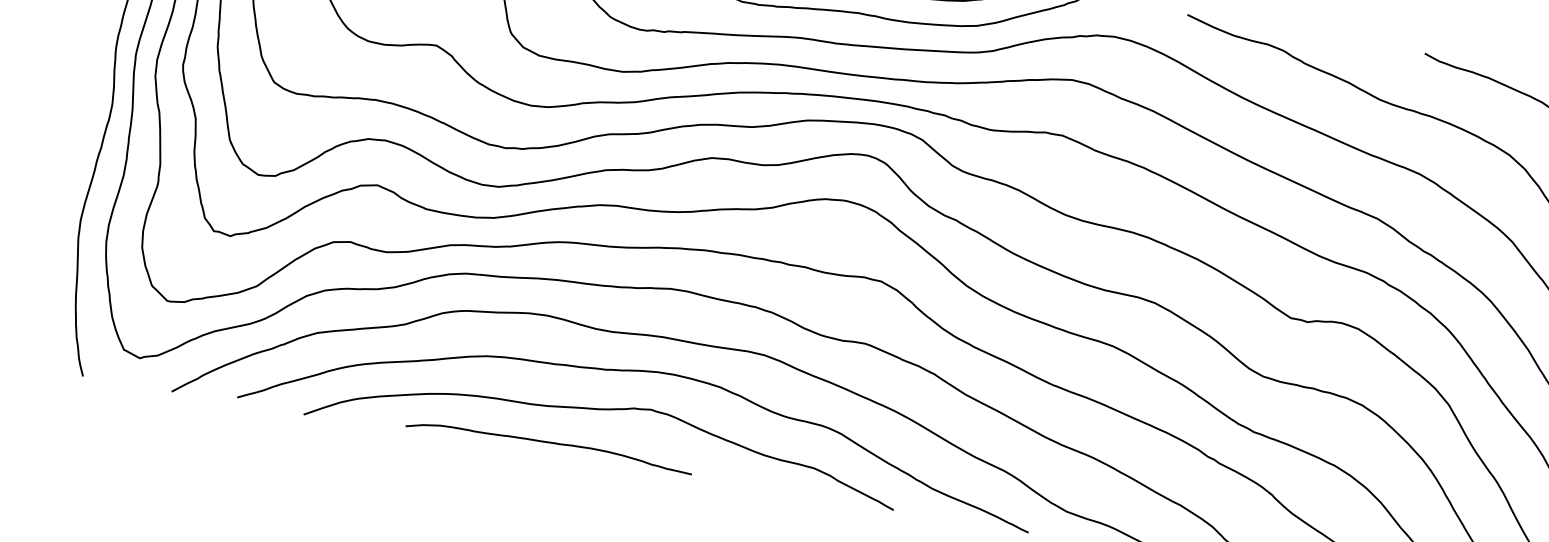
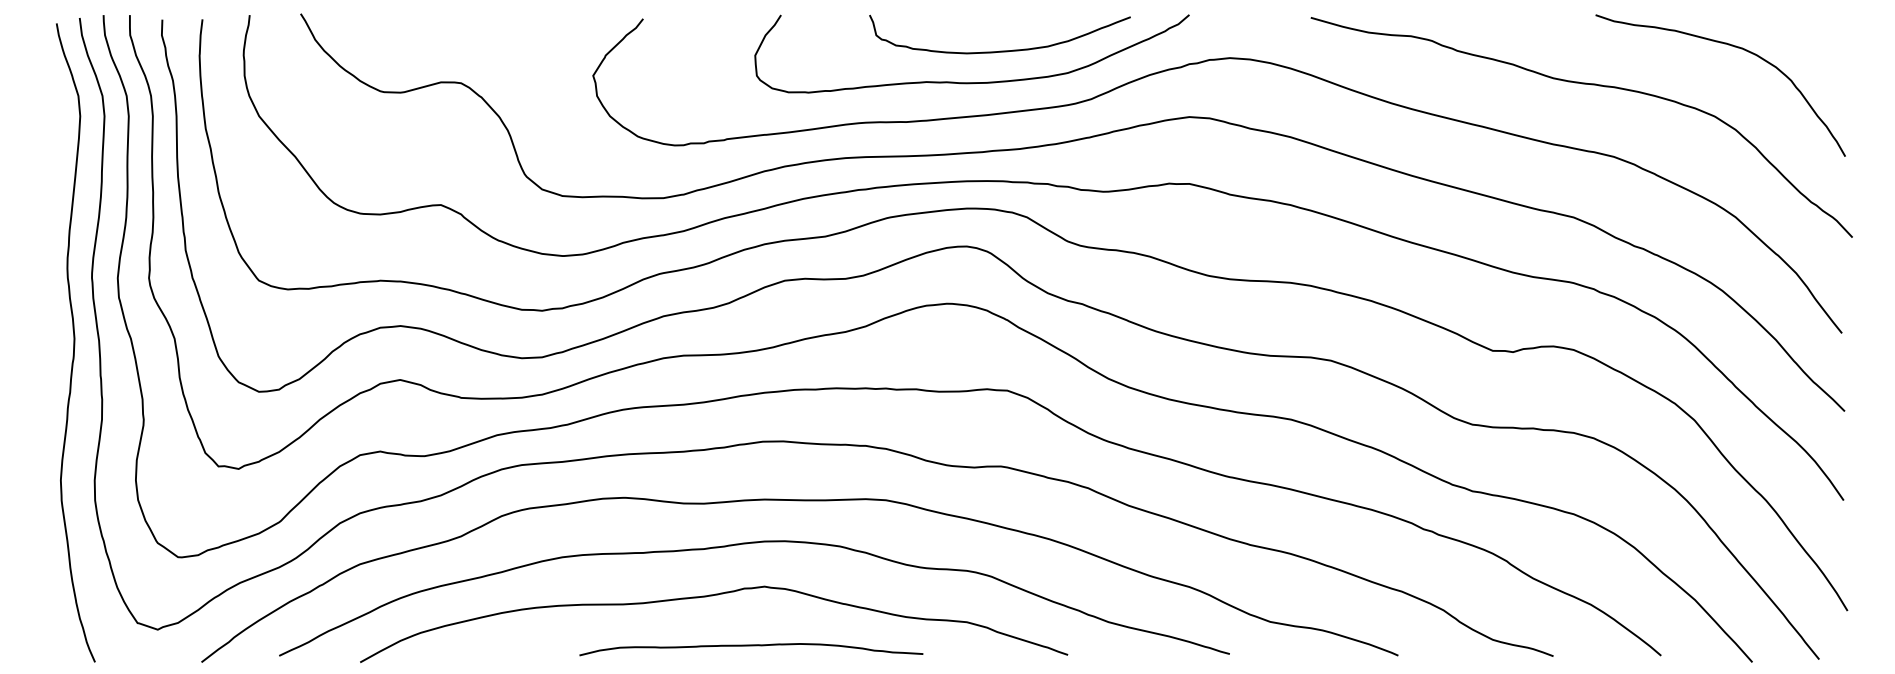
curve: (550, 443) -> (751, 646), moved

